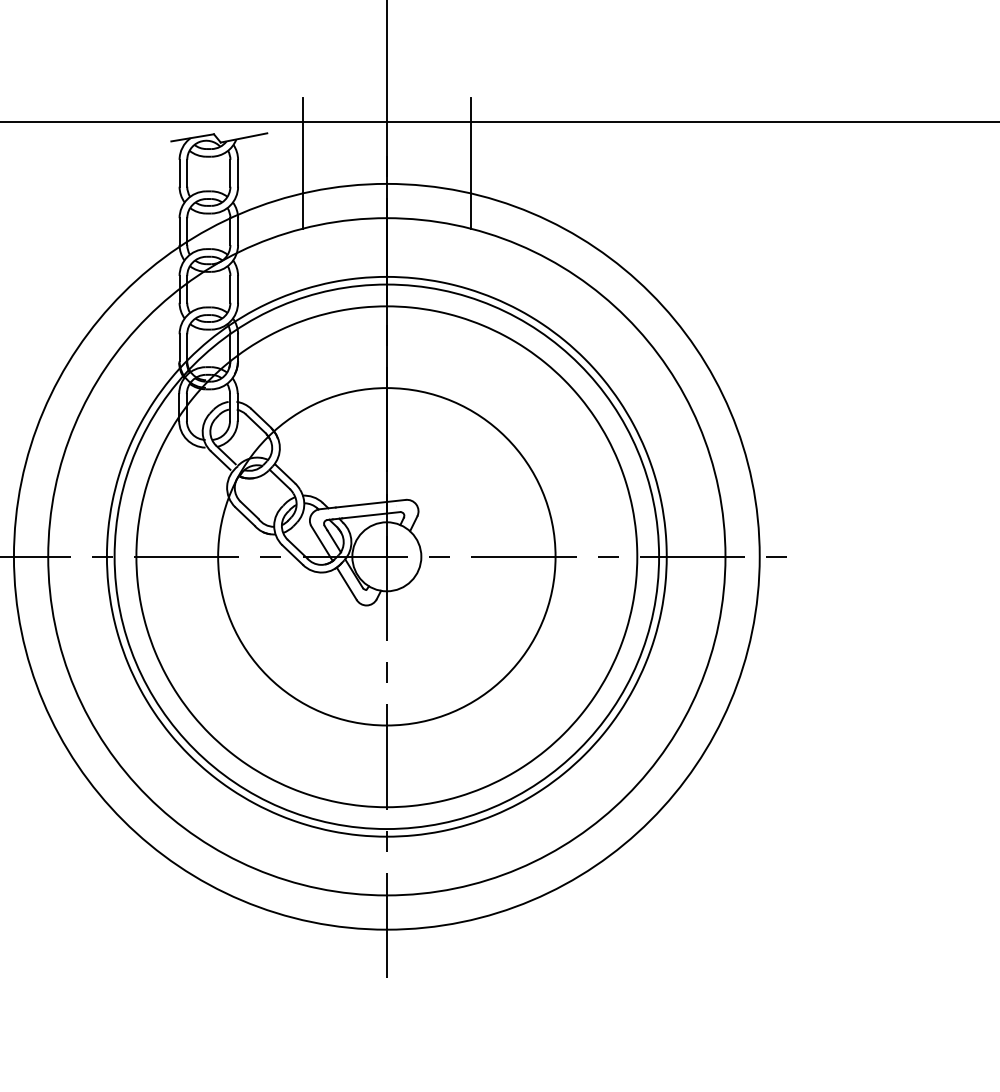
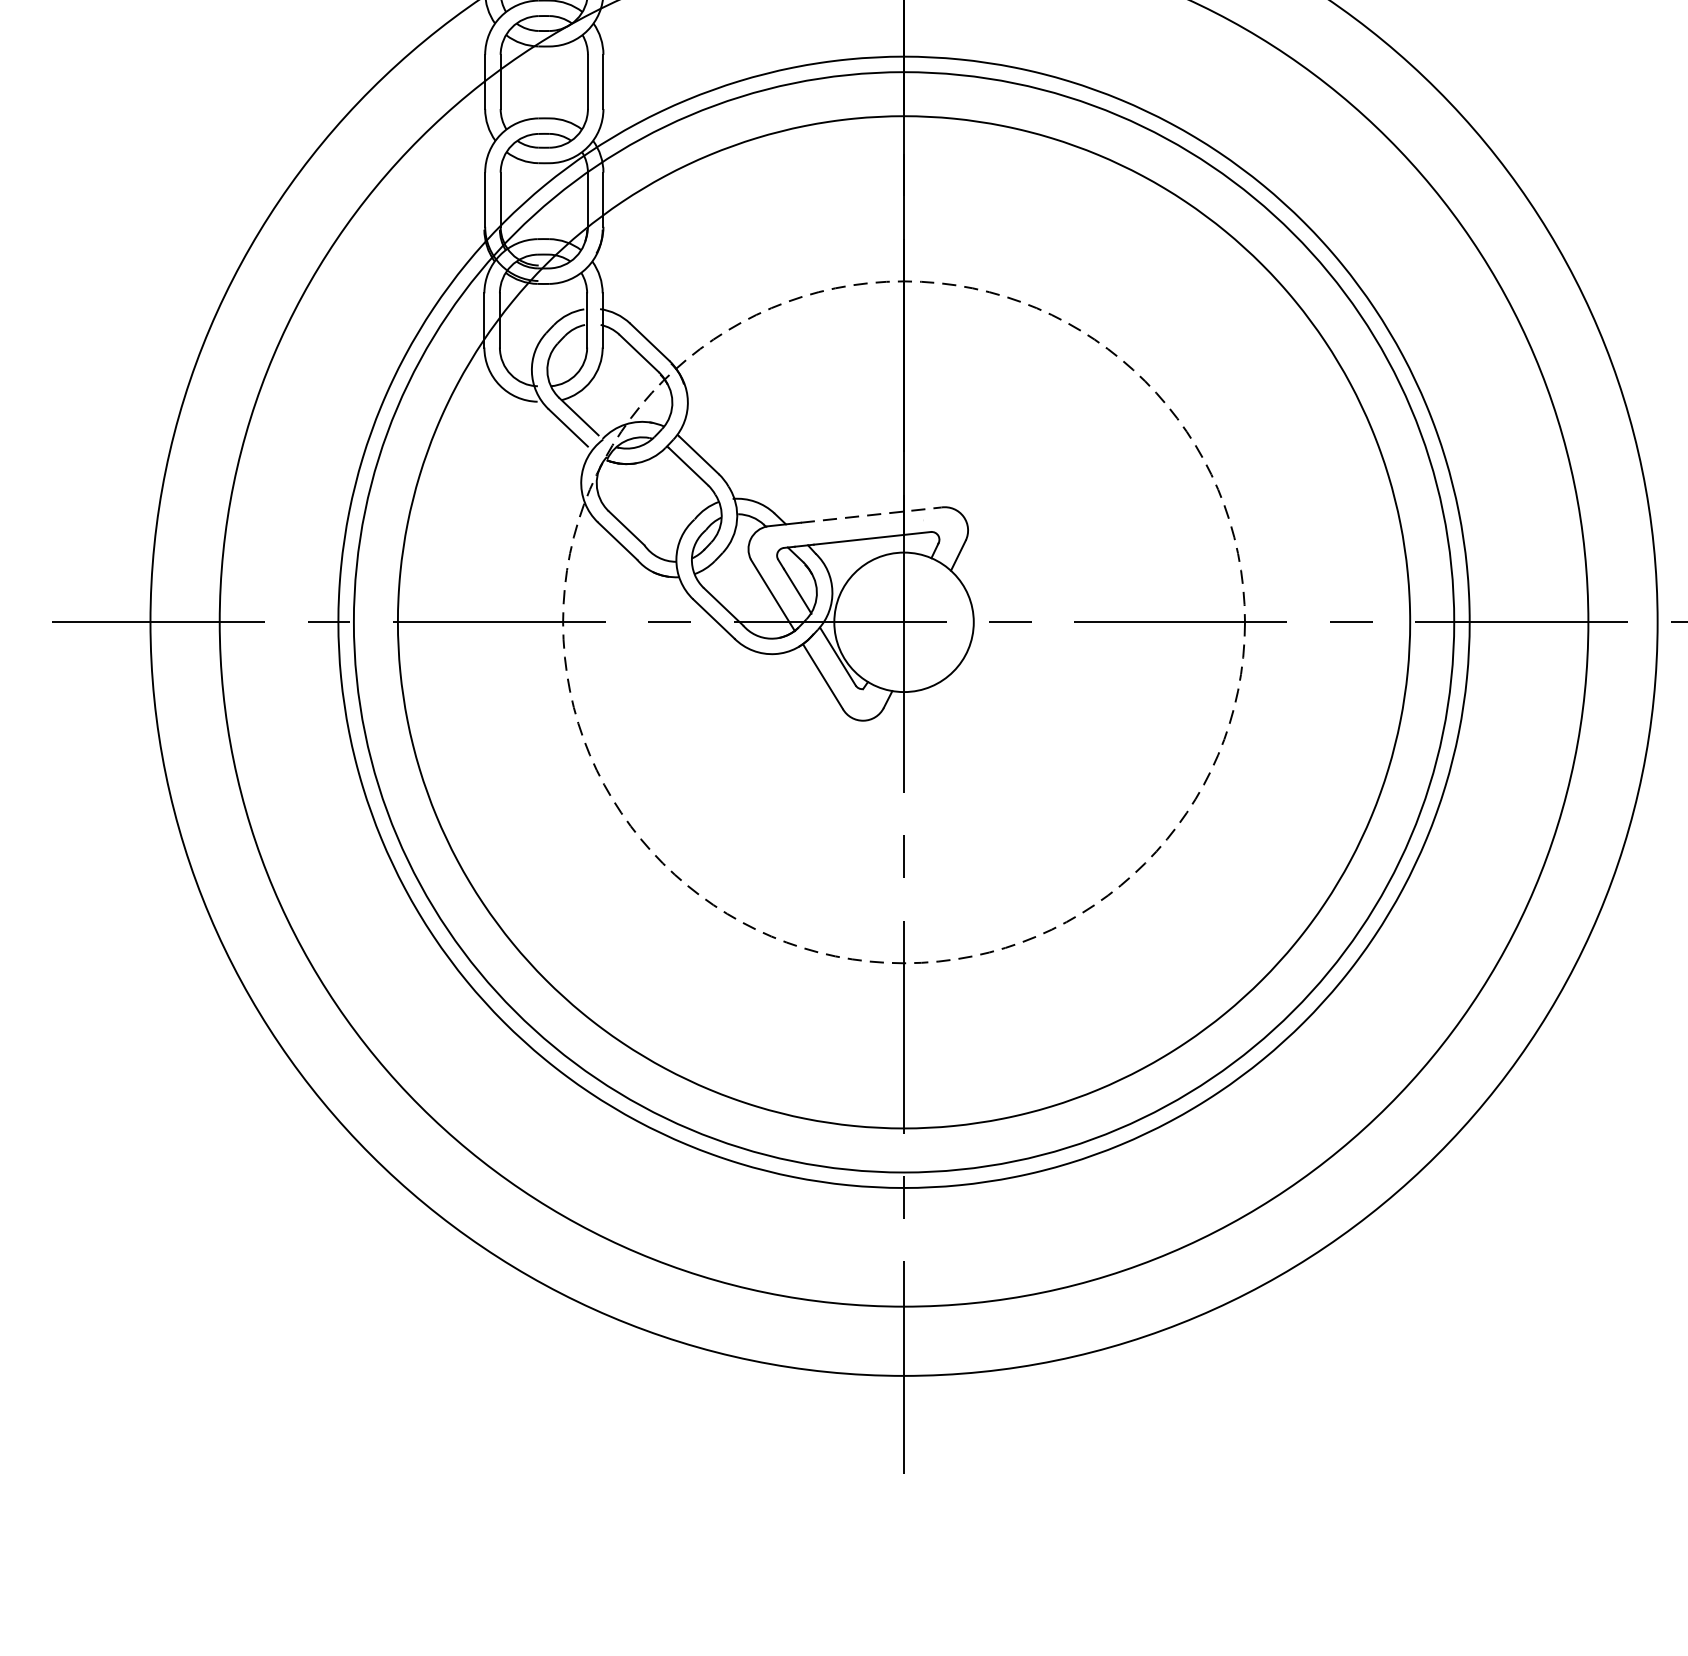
line: (371, 503) -> (873, 514), solid -> dashed
circle: (386, 556) -> (903, 621), solid -> dashed

